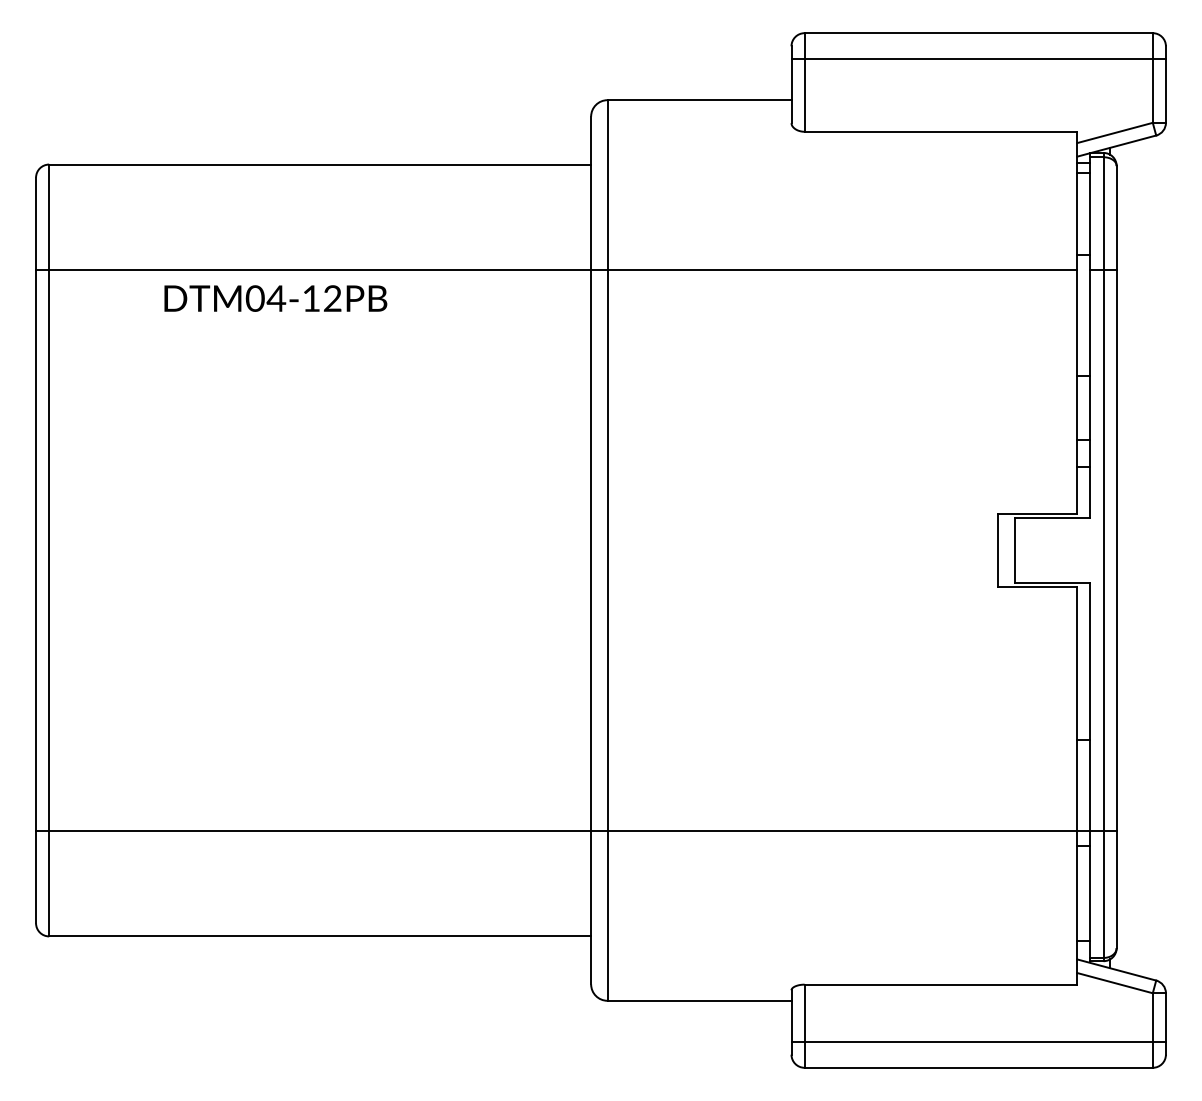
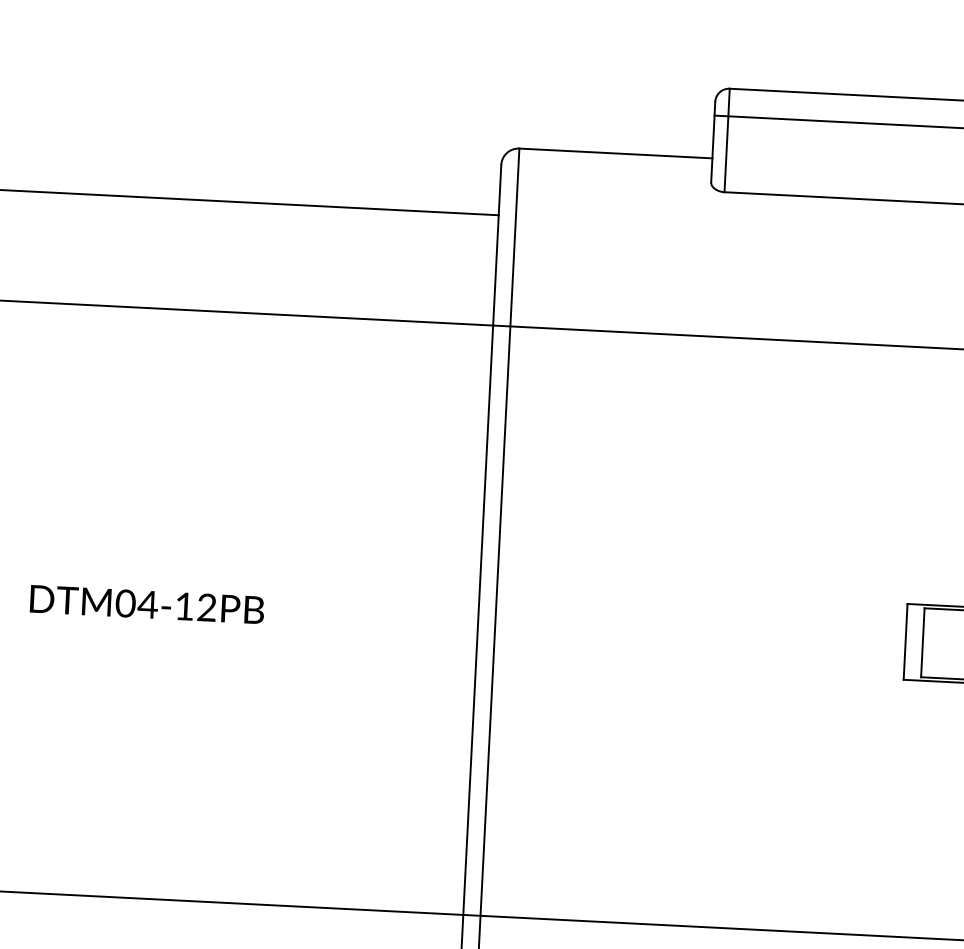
text: (275, 298) -> (146, 604), moved

